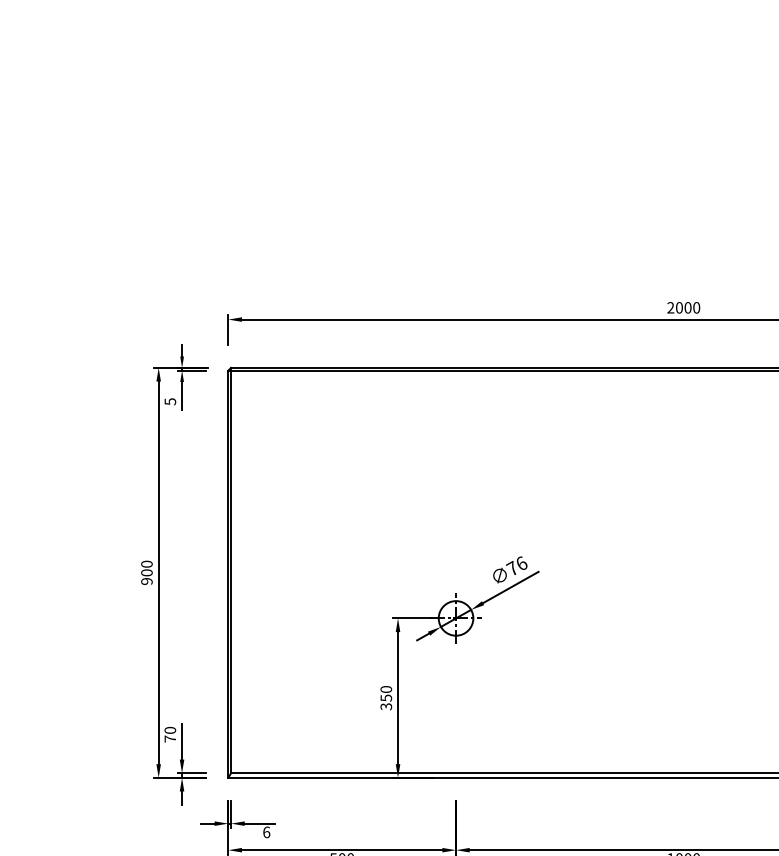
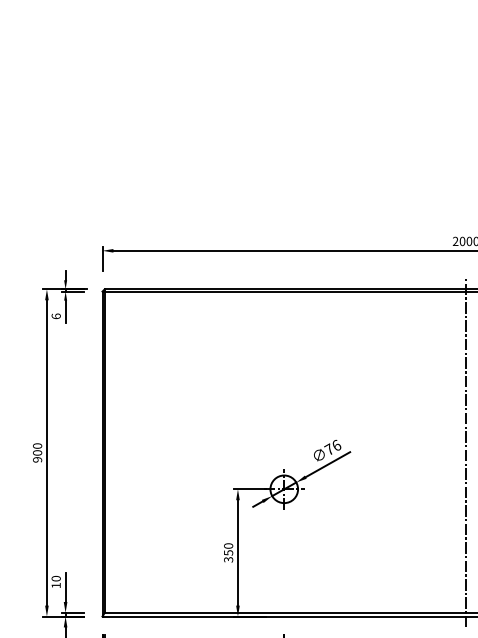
text: (170, 401) -> (56, 316), 5 -> 6
line: (683, 572) -> (465, 452), added
text: (169, 738) -> (55, 585), 70 -> 10

